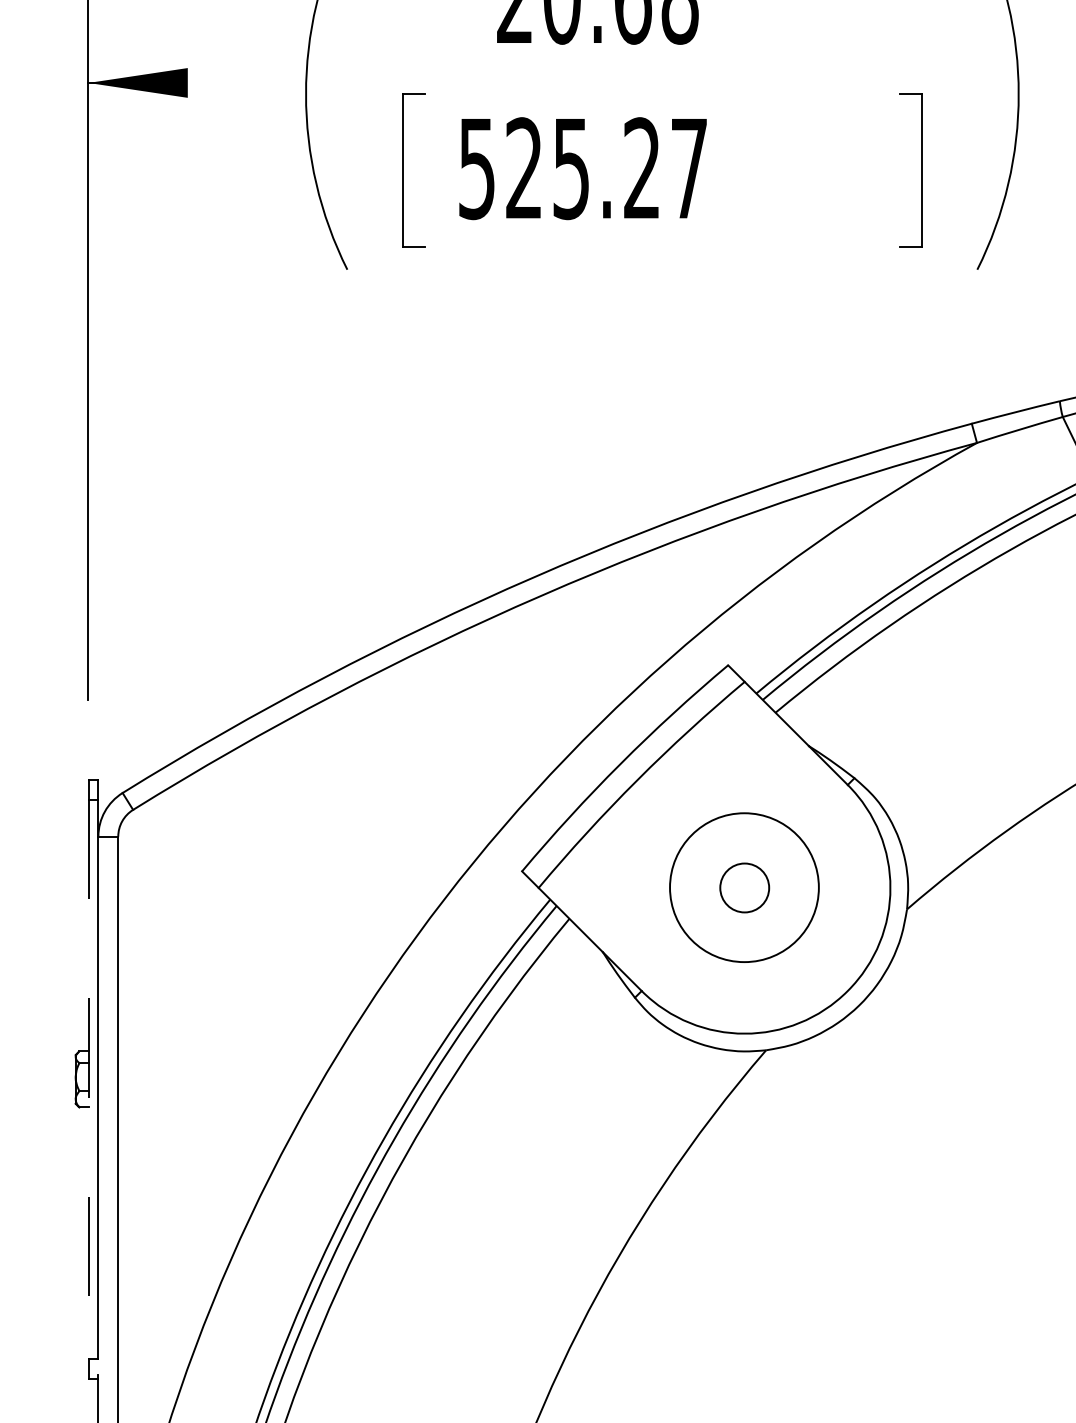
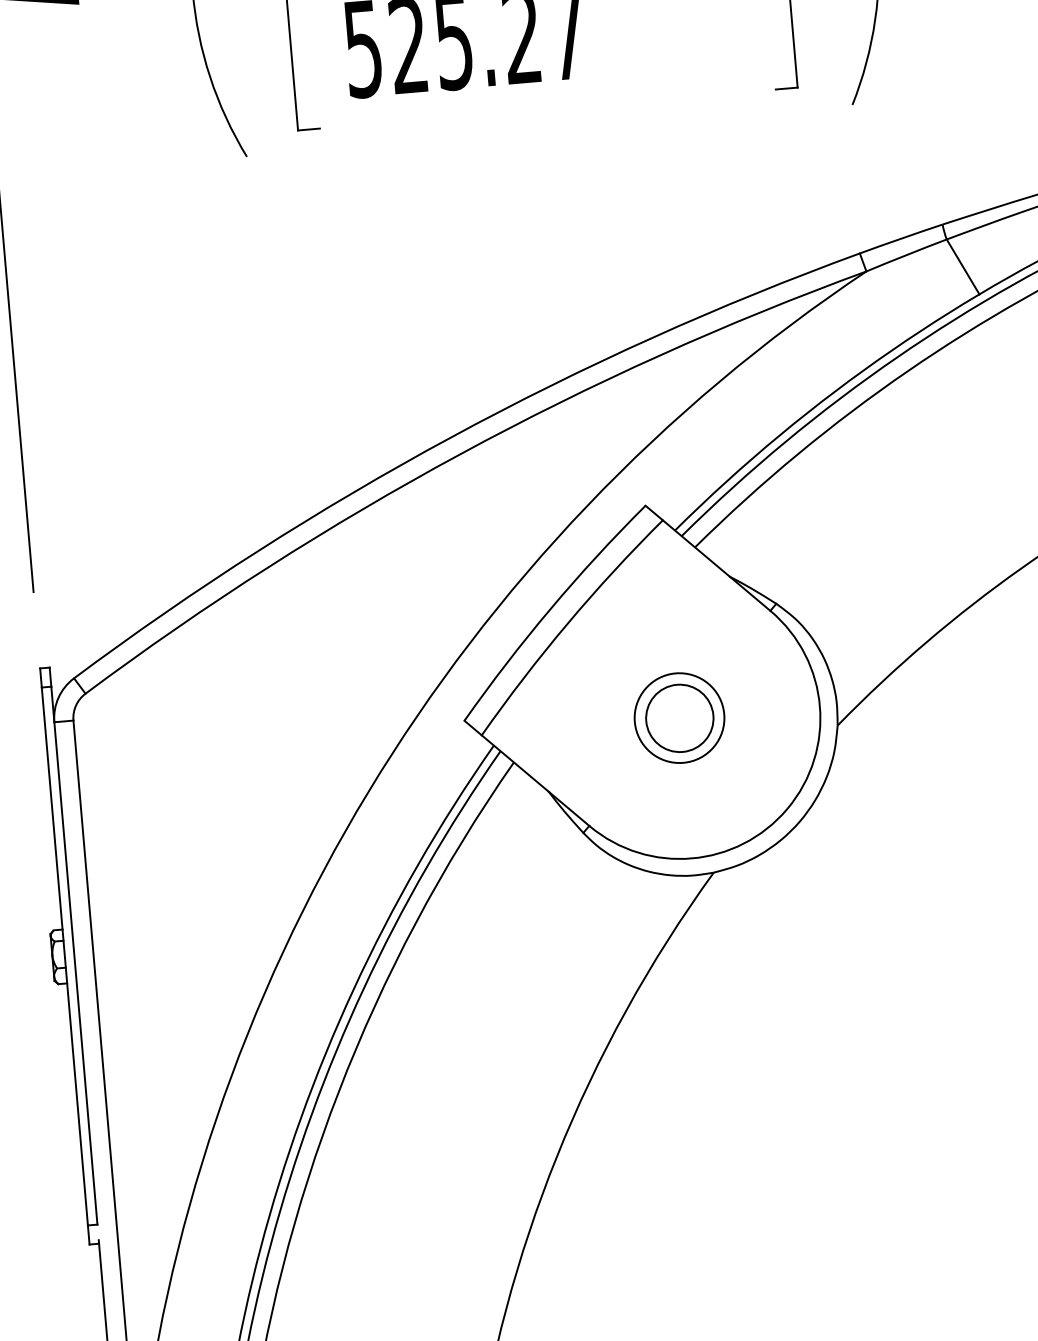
circle: (743, 887) -> (678, 718), size x0.62
circle: (744, 887) -> (679, 717), size x1.43
line: (88, 1079) -> (64, 956), dashed -> solid

